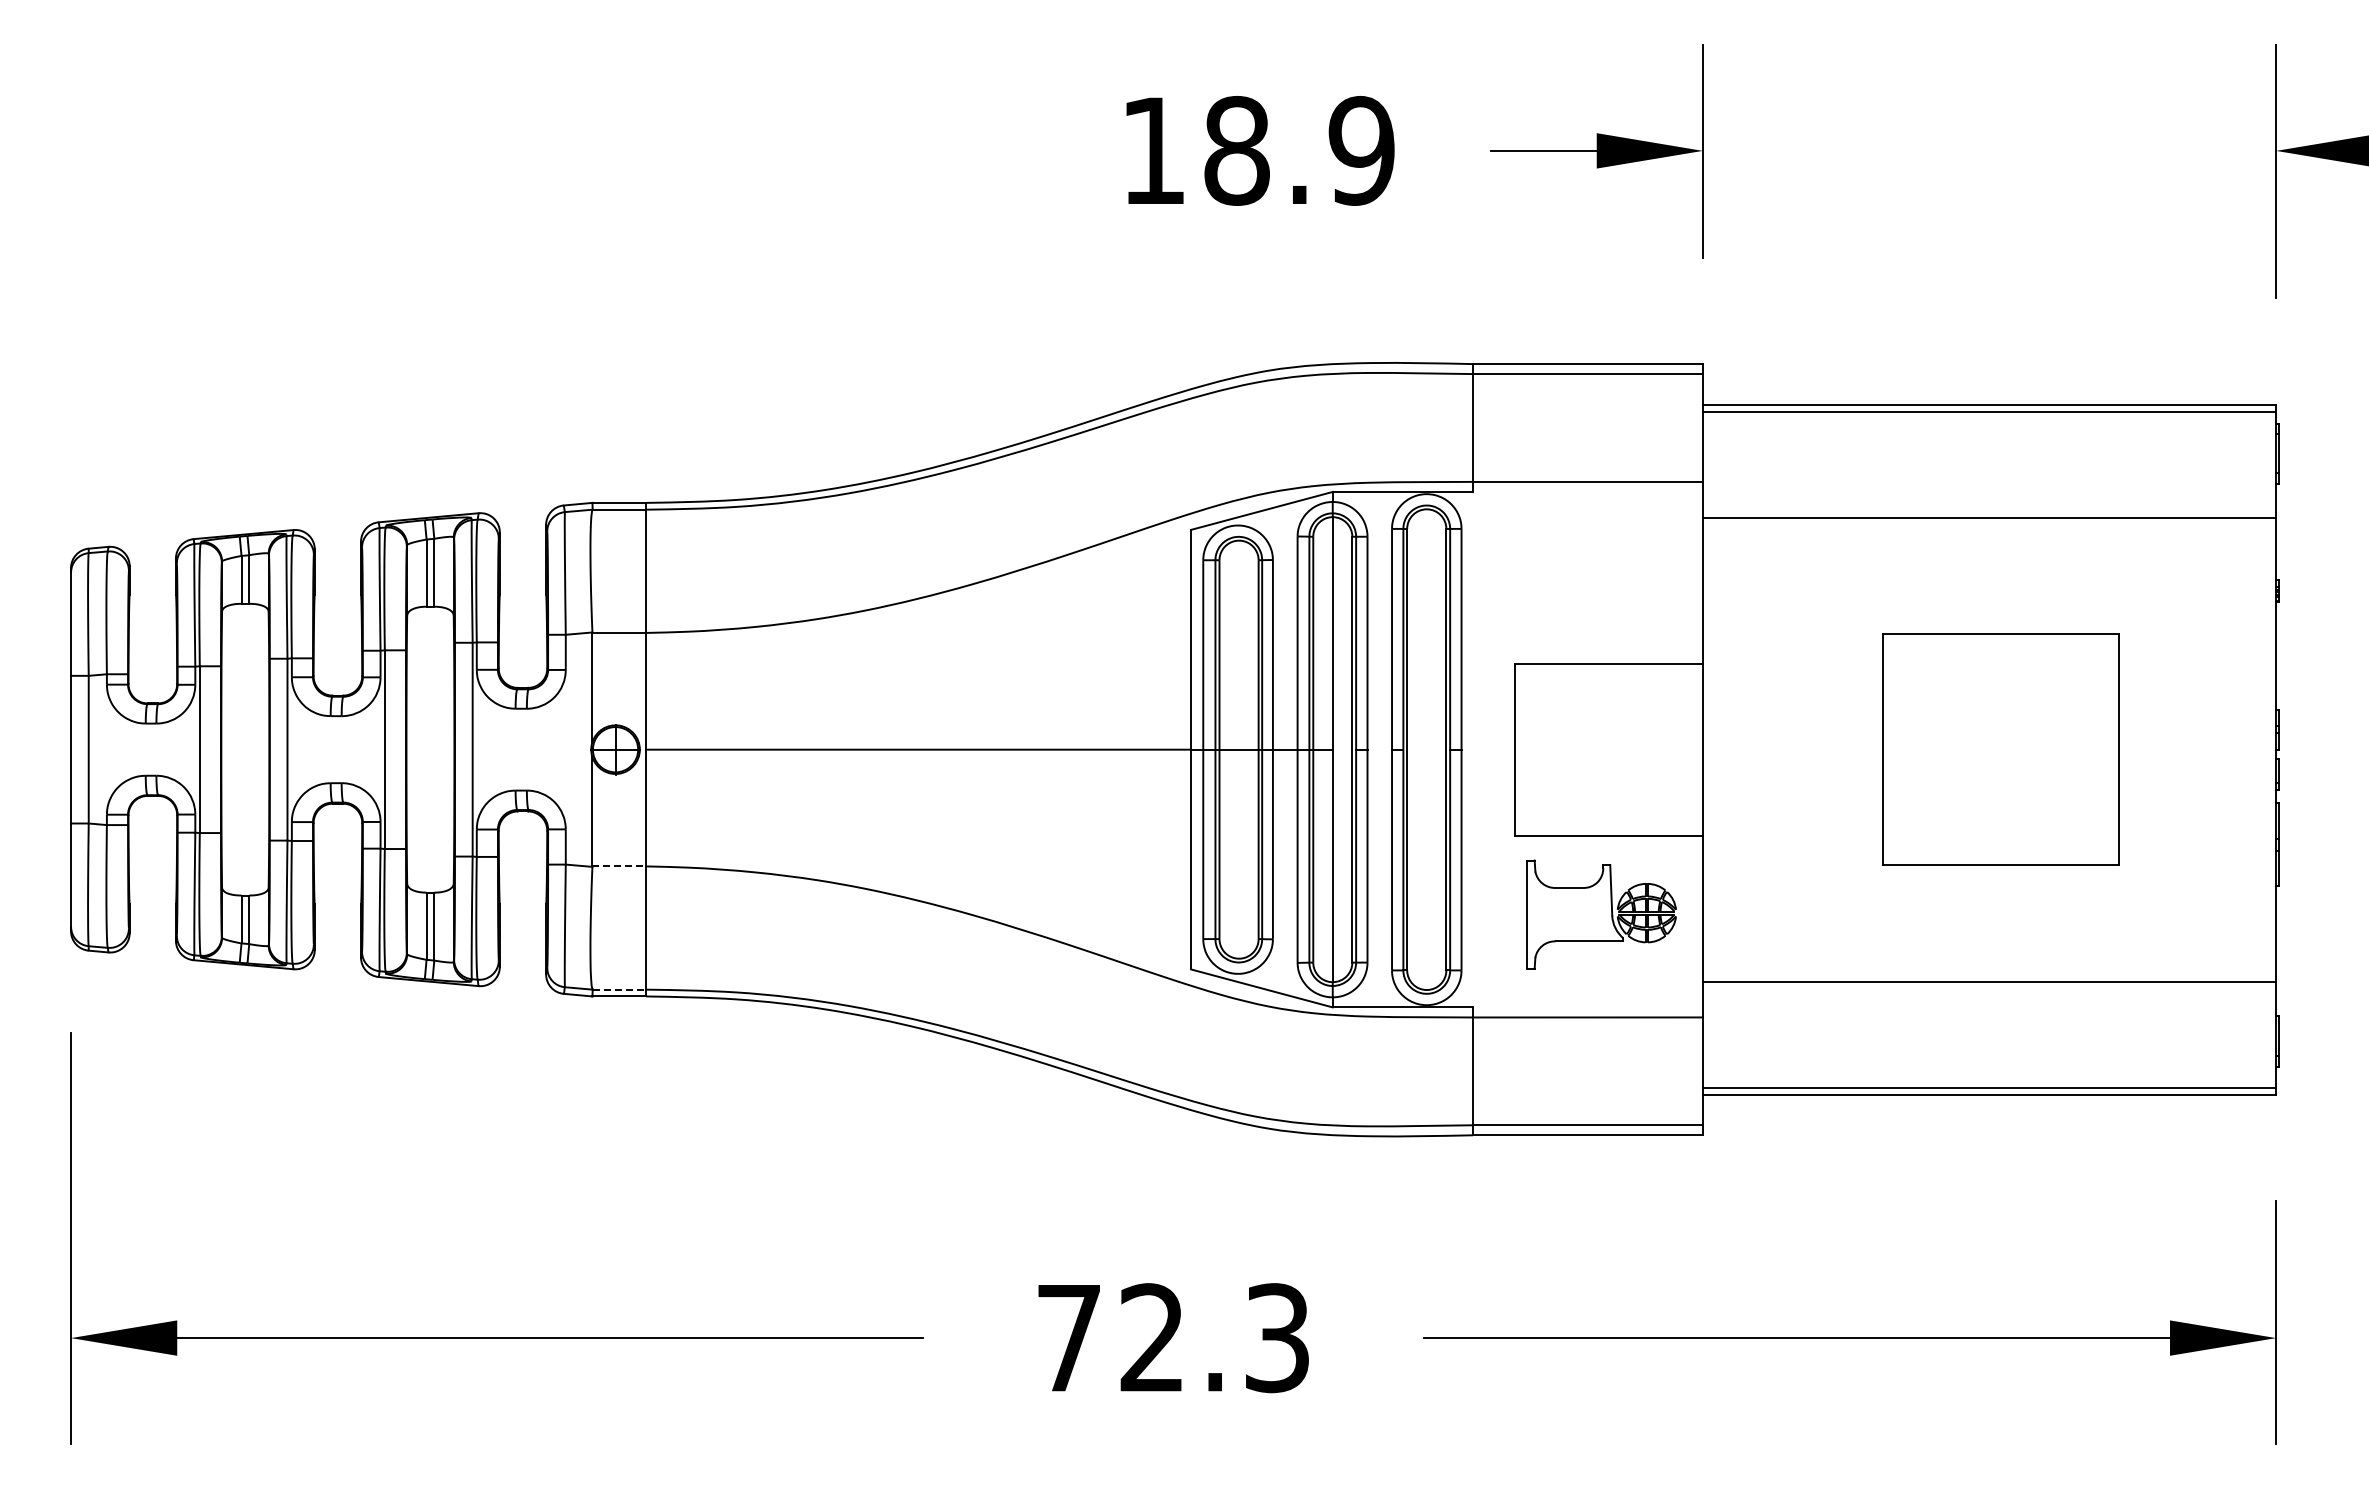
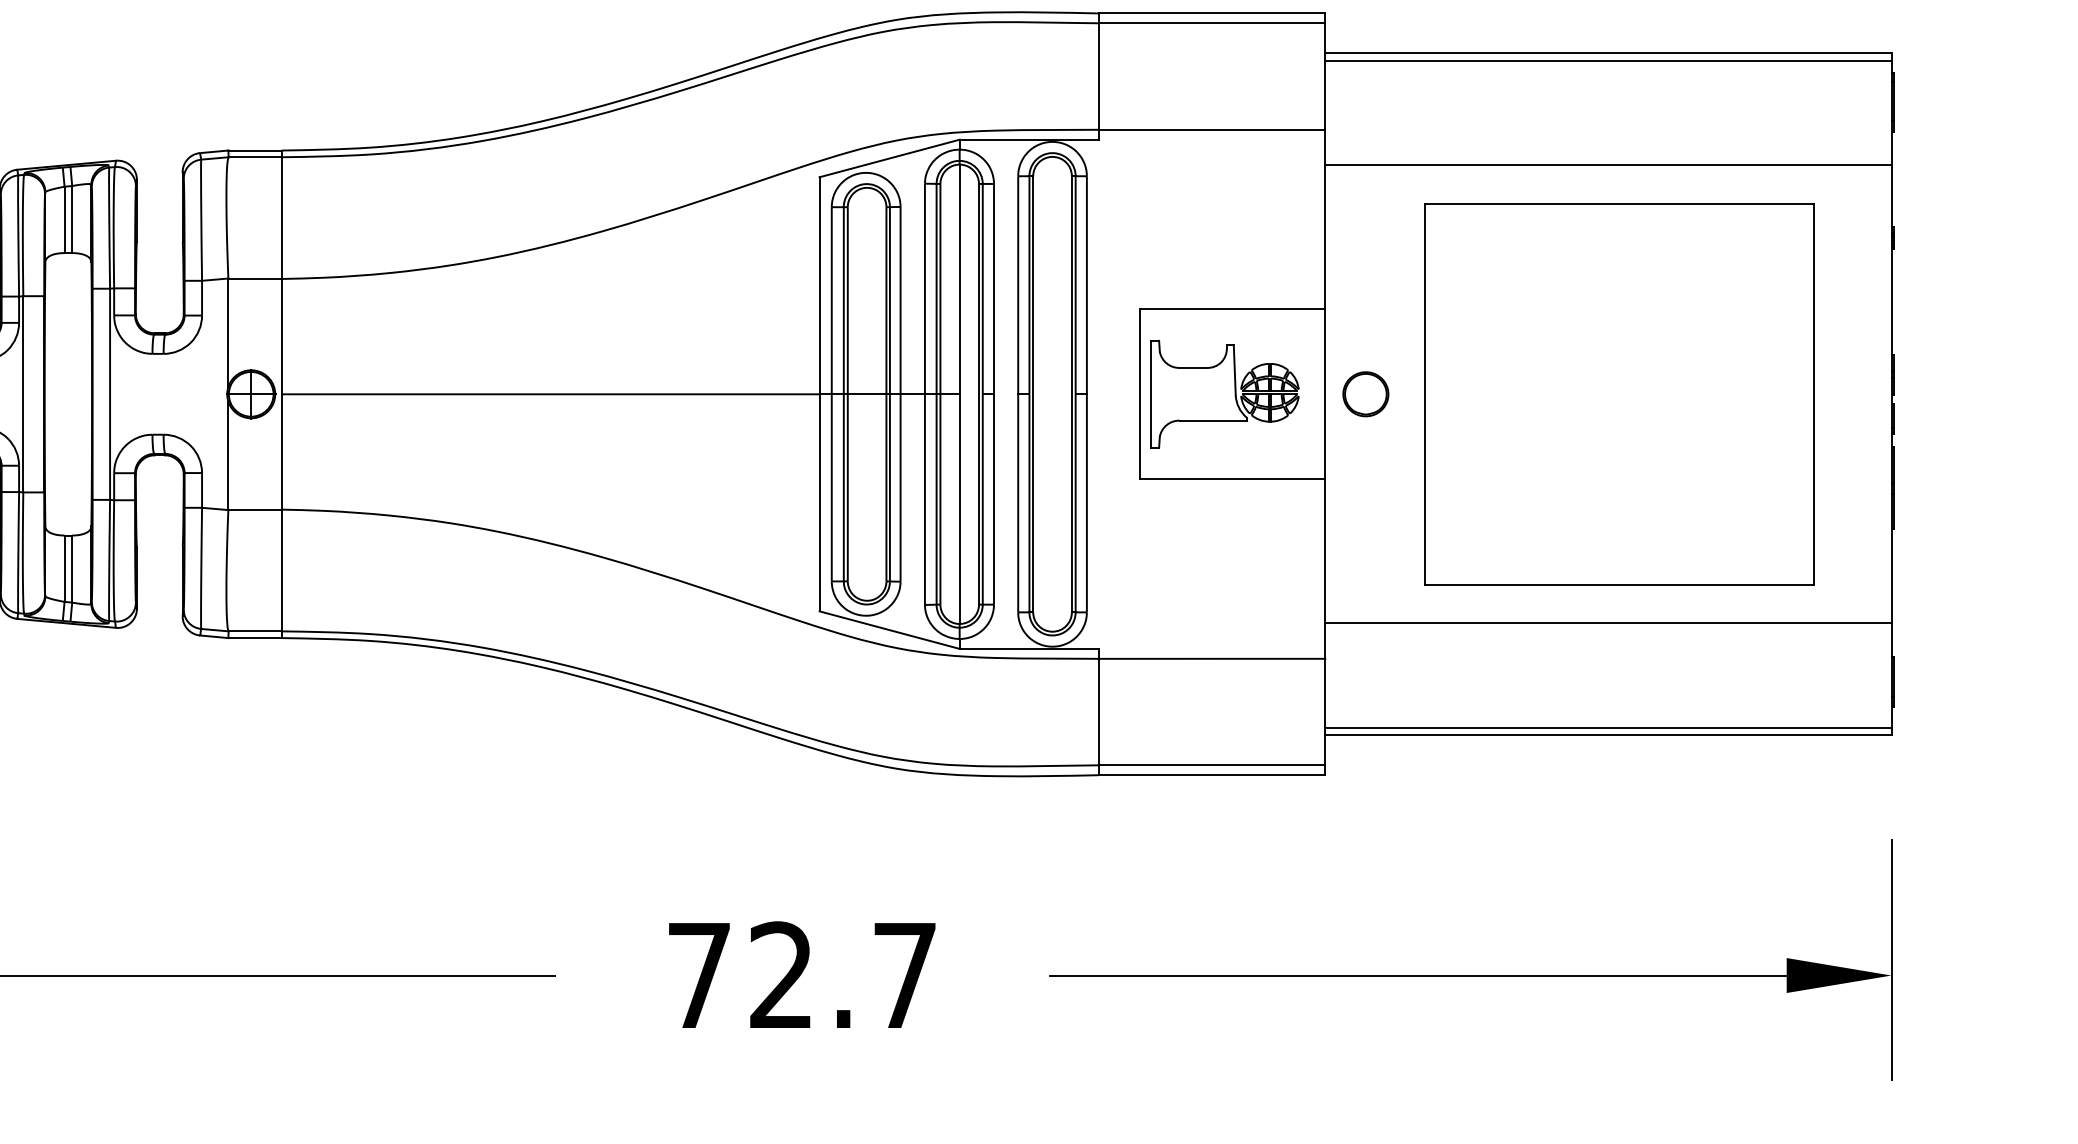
part: (1743, 749) -> (1365, 394), added
part: (2000, 749) -> (1619, 394), size x1.67
line: (619, 866) -> (255, 509), dashed -> solid
part: (1601, 914) -> (1225, 394), moved
line: (619, 989) -> (255, 631), dashed -> solid
text: (1277, 1338) -> (905, 975), 72.3 -> 72.7

